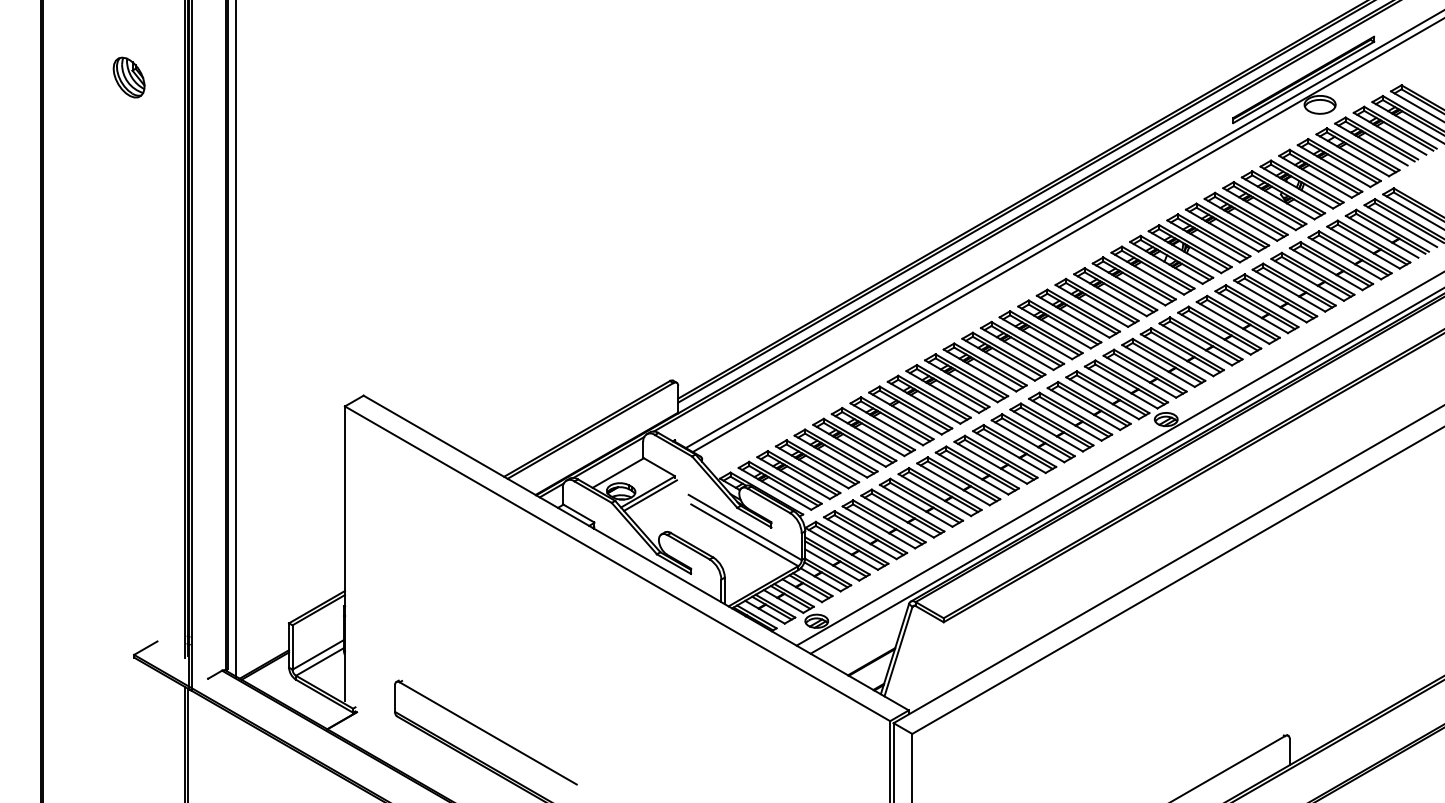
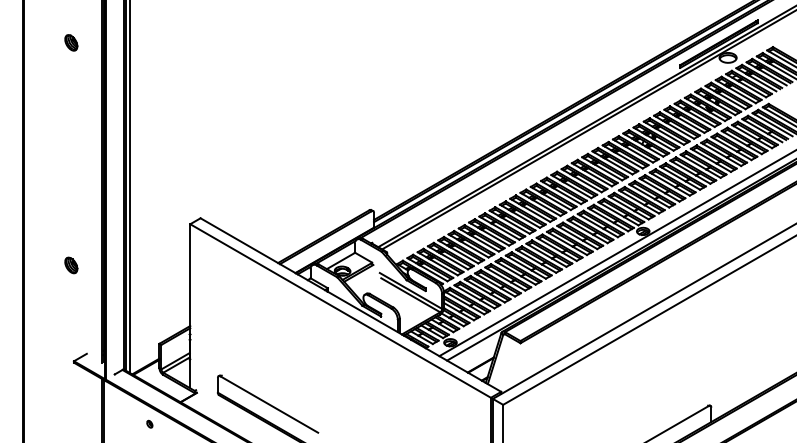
part: (129, 76) -> (71, 42), size x0.71
part: (129, 481) -> (71, 265), added
part: (271, 767) -> (149, 423), added

